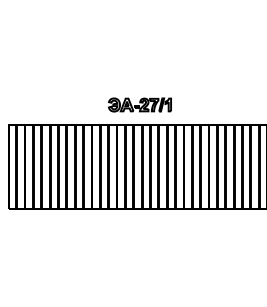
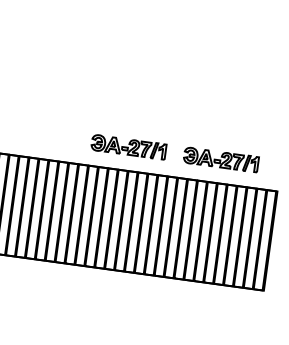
part: (217, 104) -> (220, 159), added

